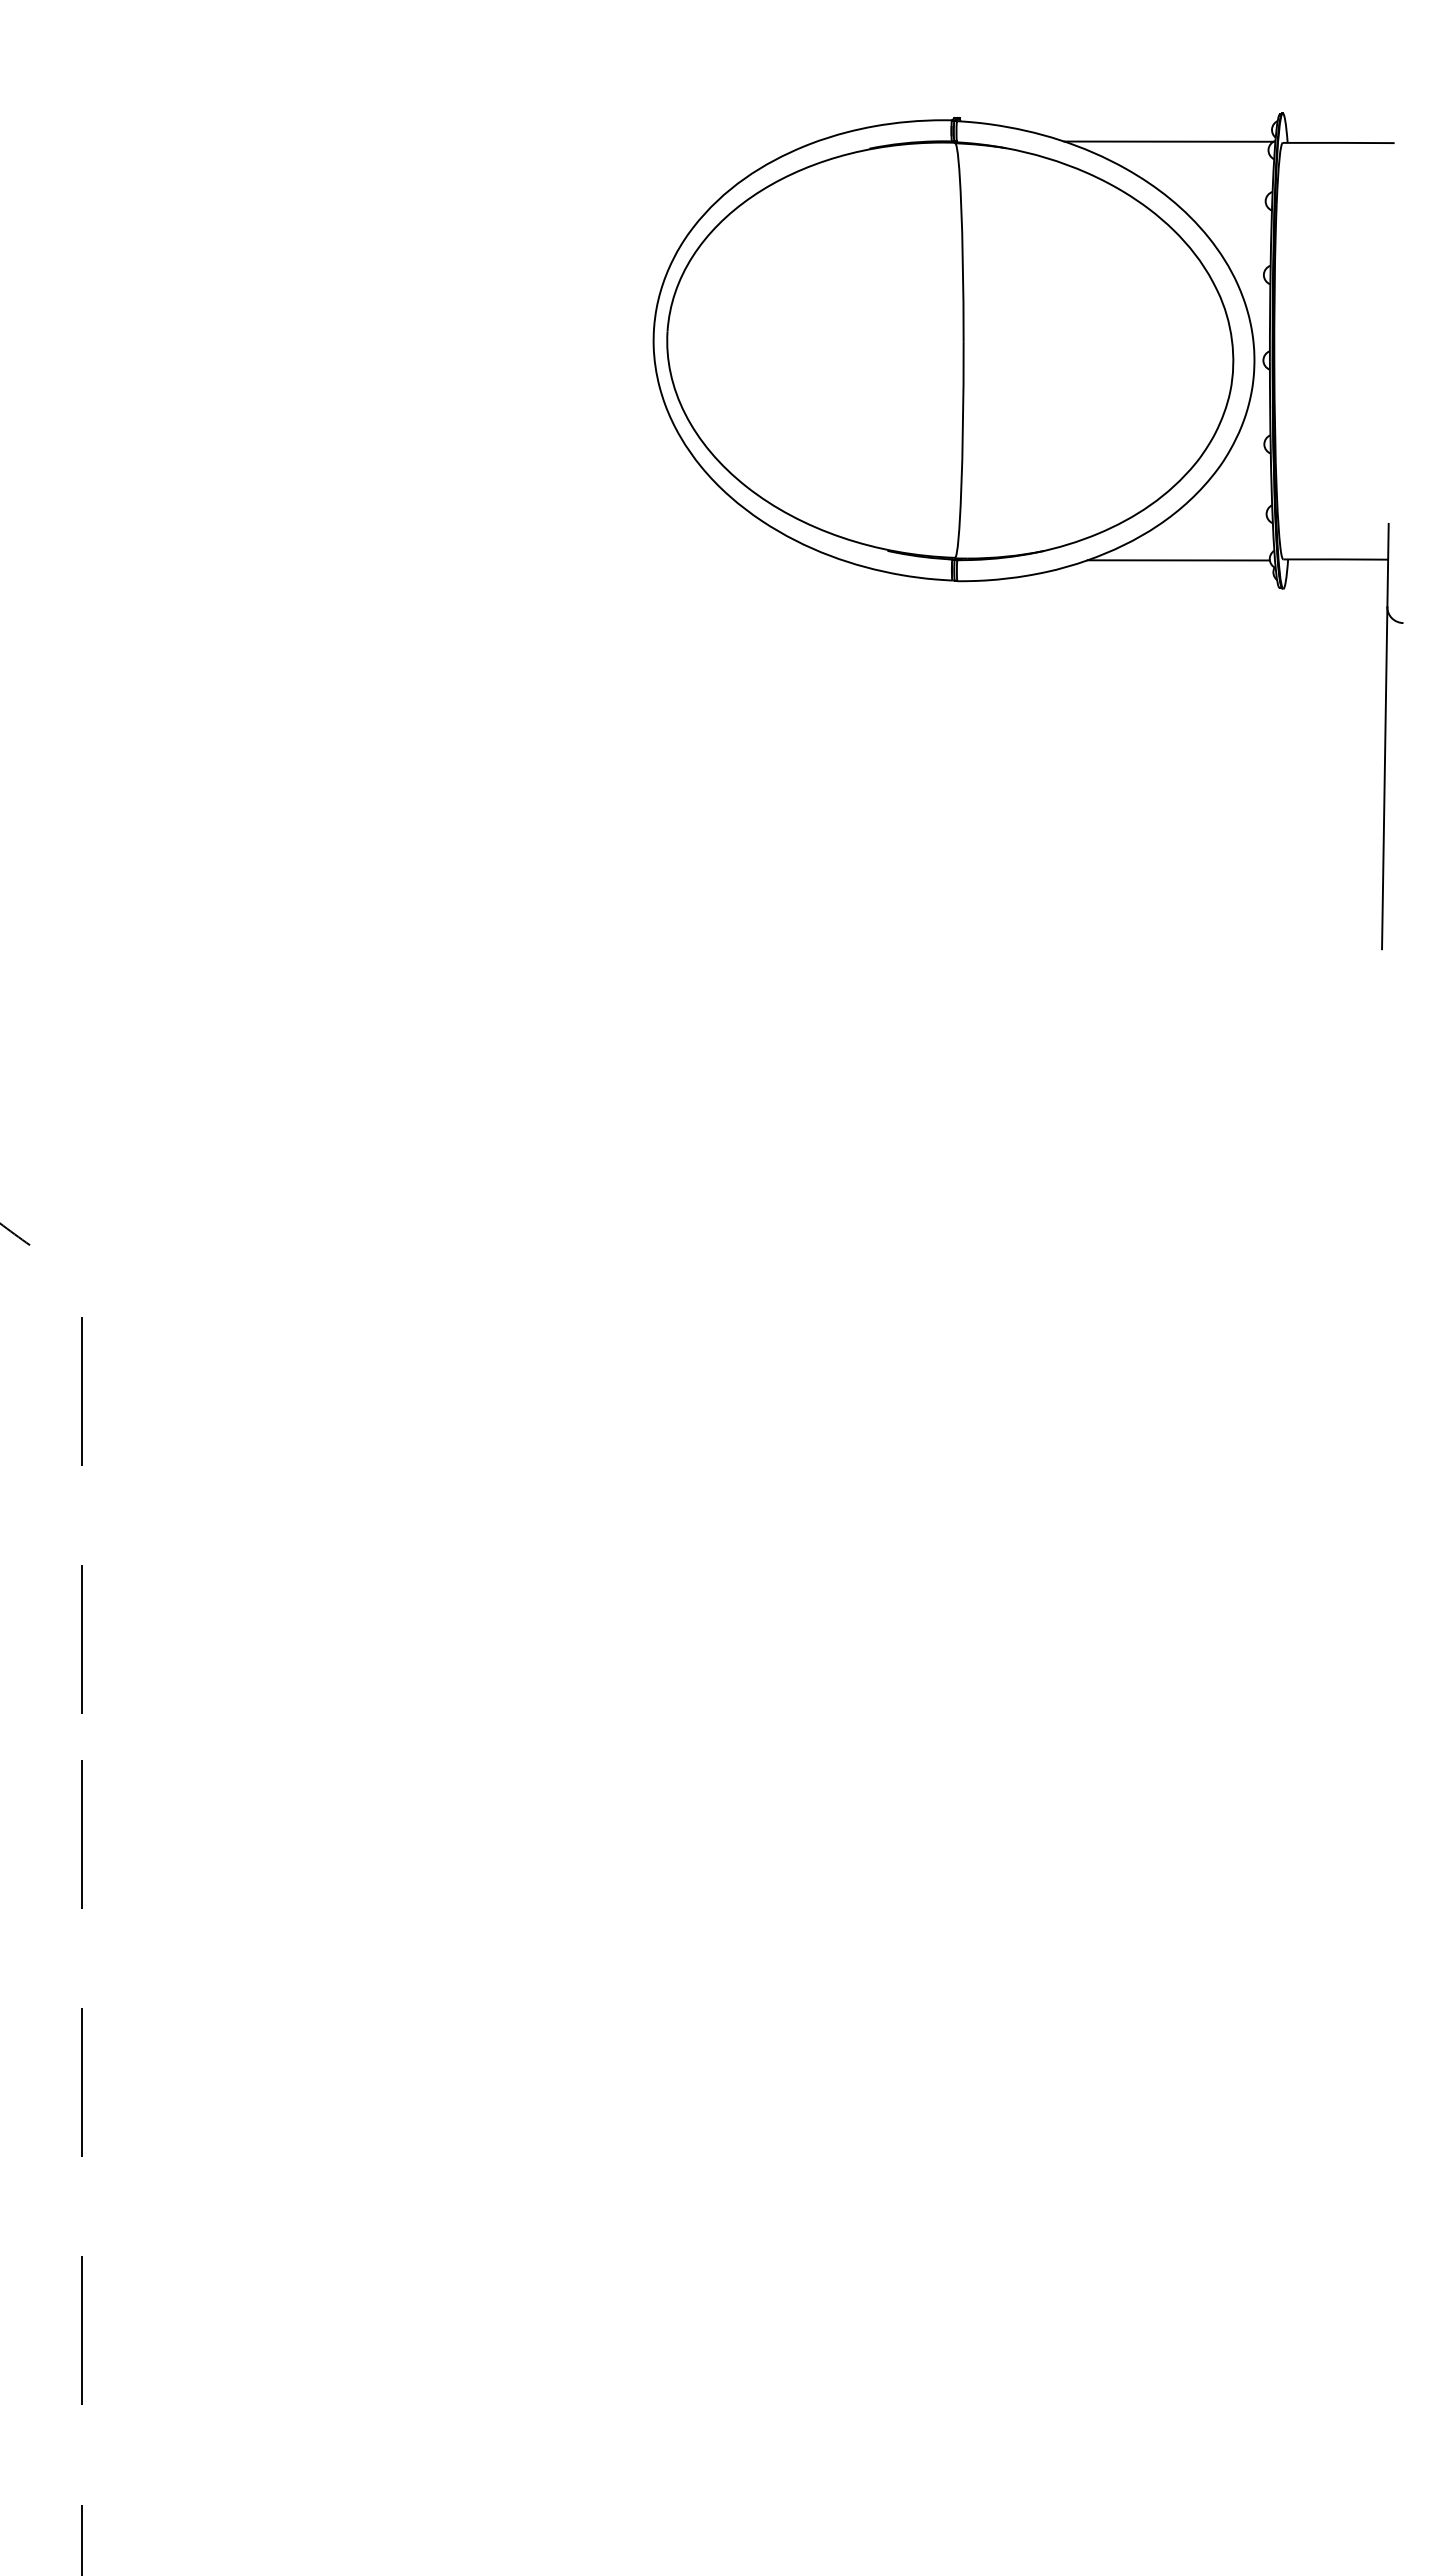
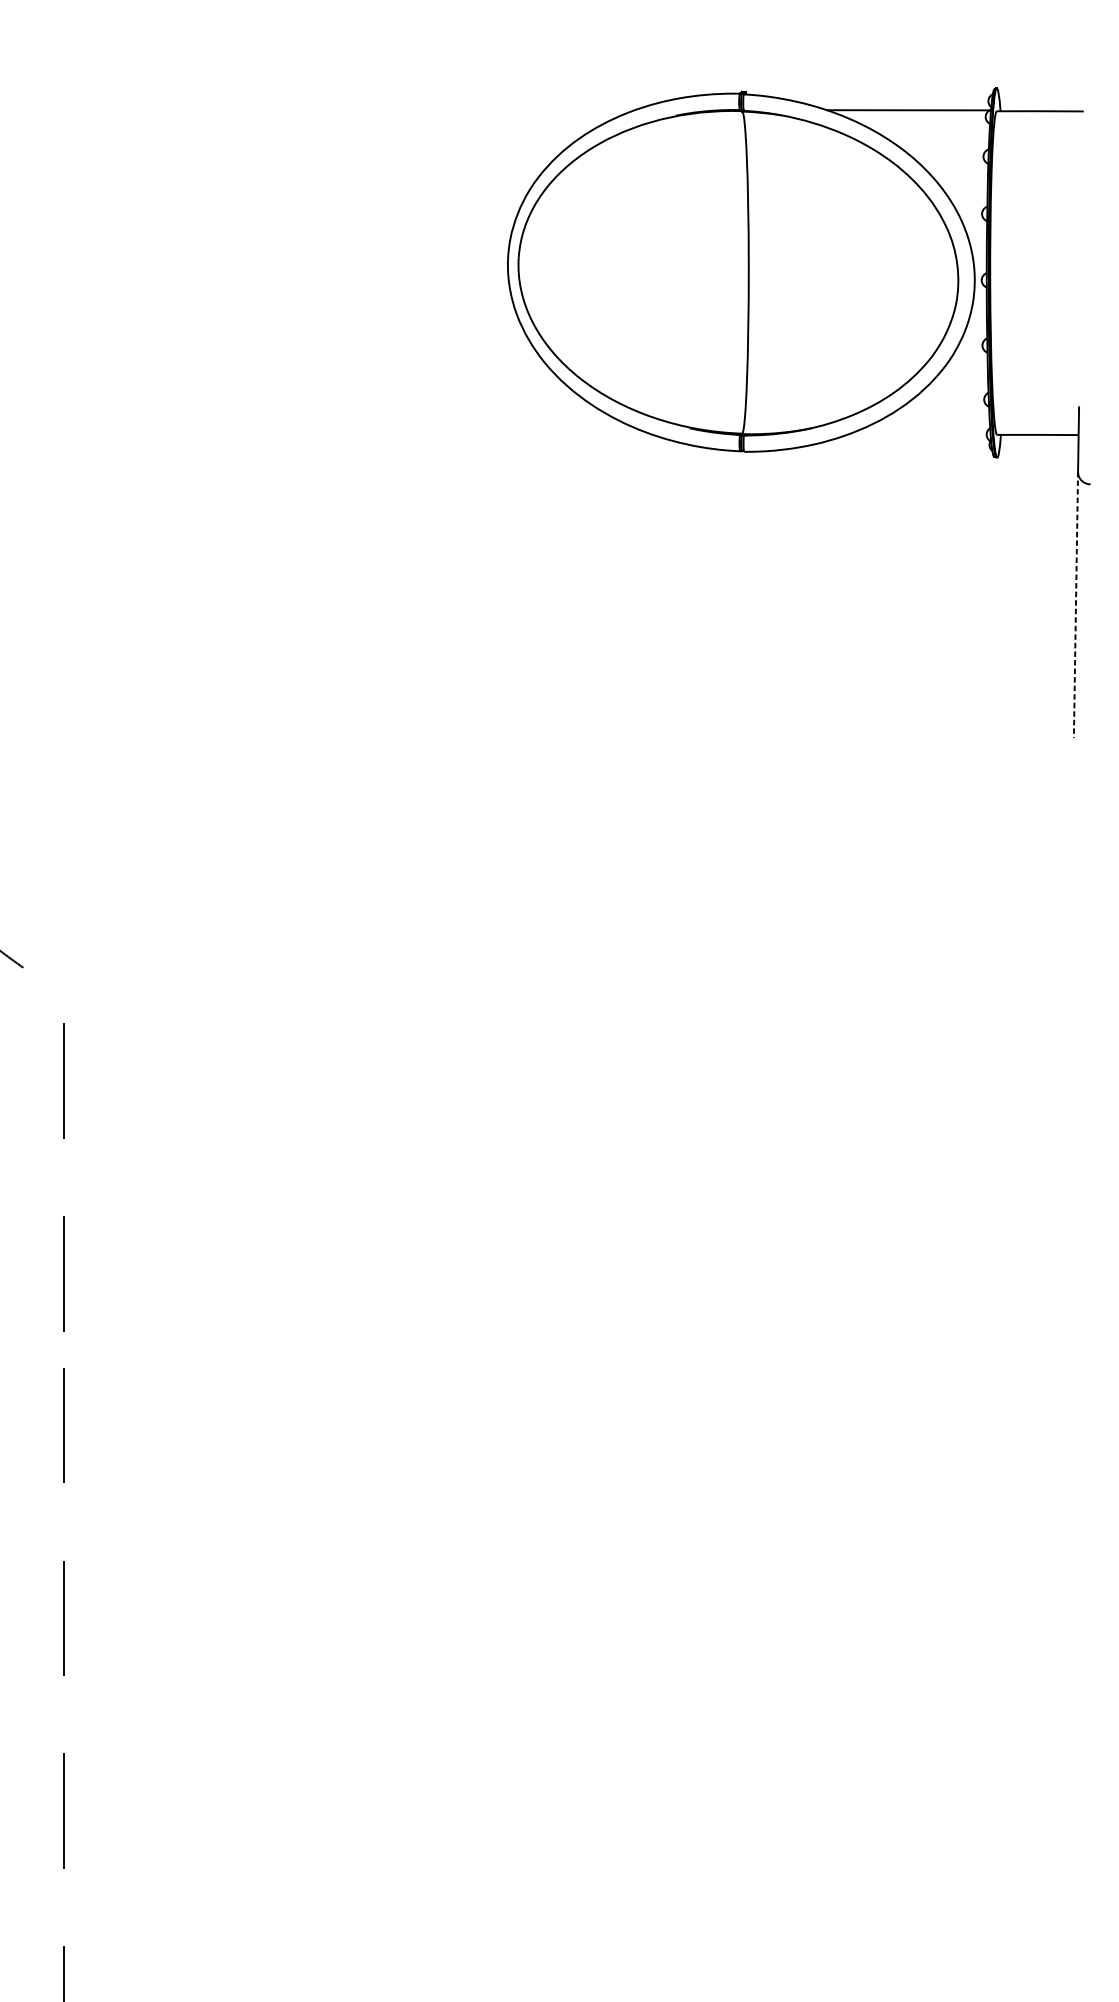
line: (1178, 560) -> (915, 435), removed
line: (1384, 778) -> (1075, 605), solid -> dashed

